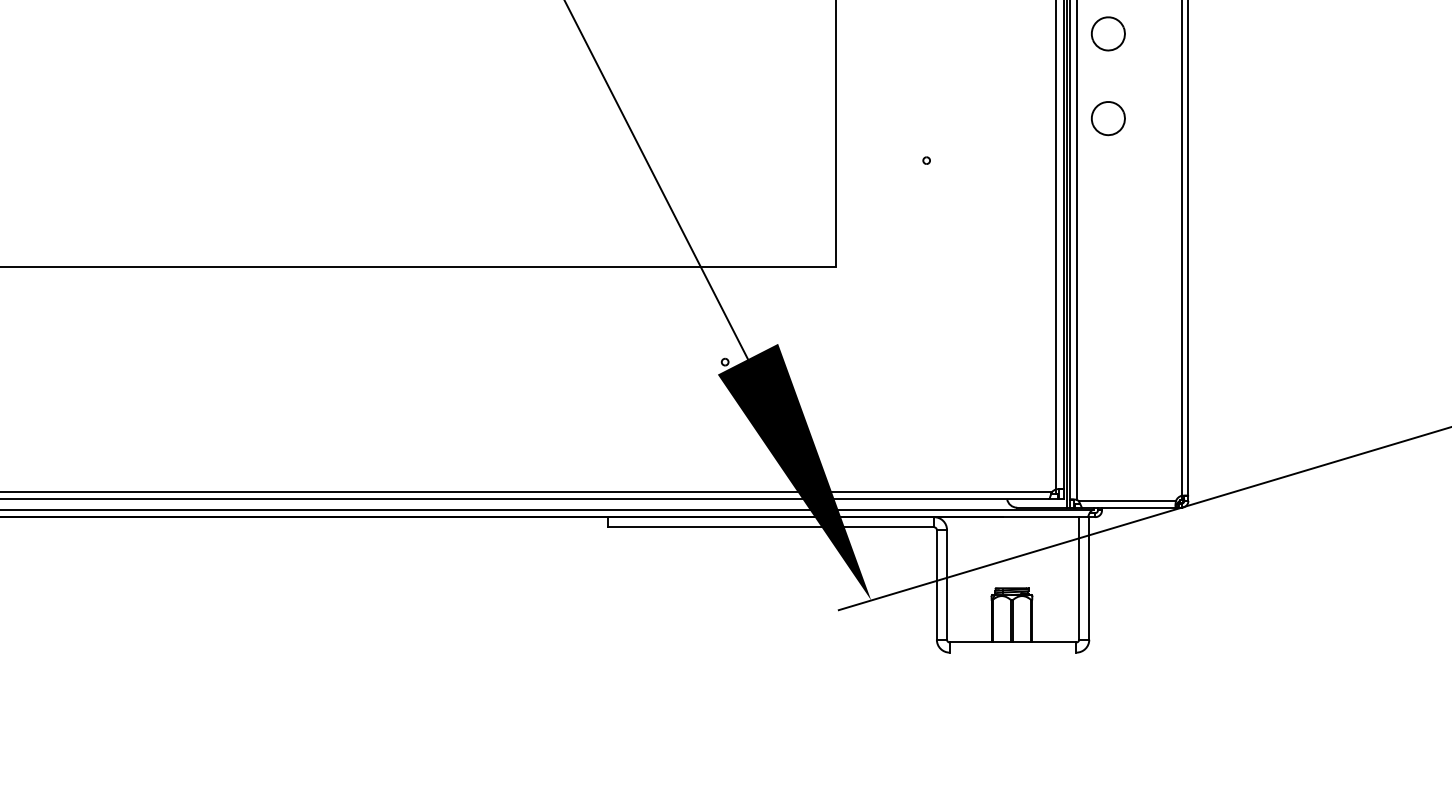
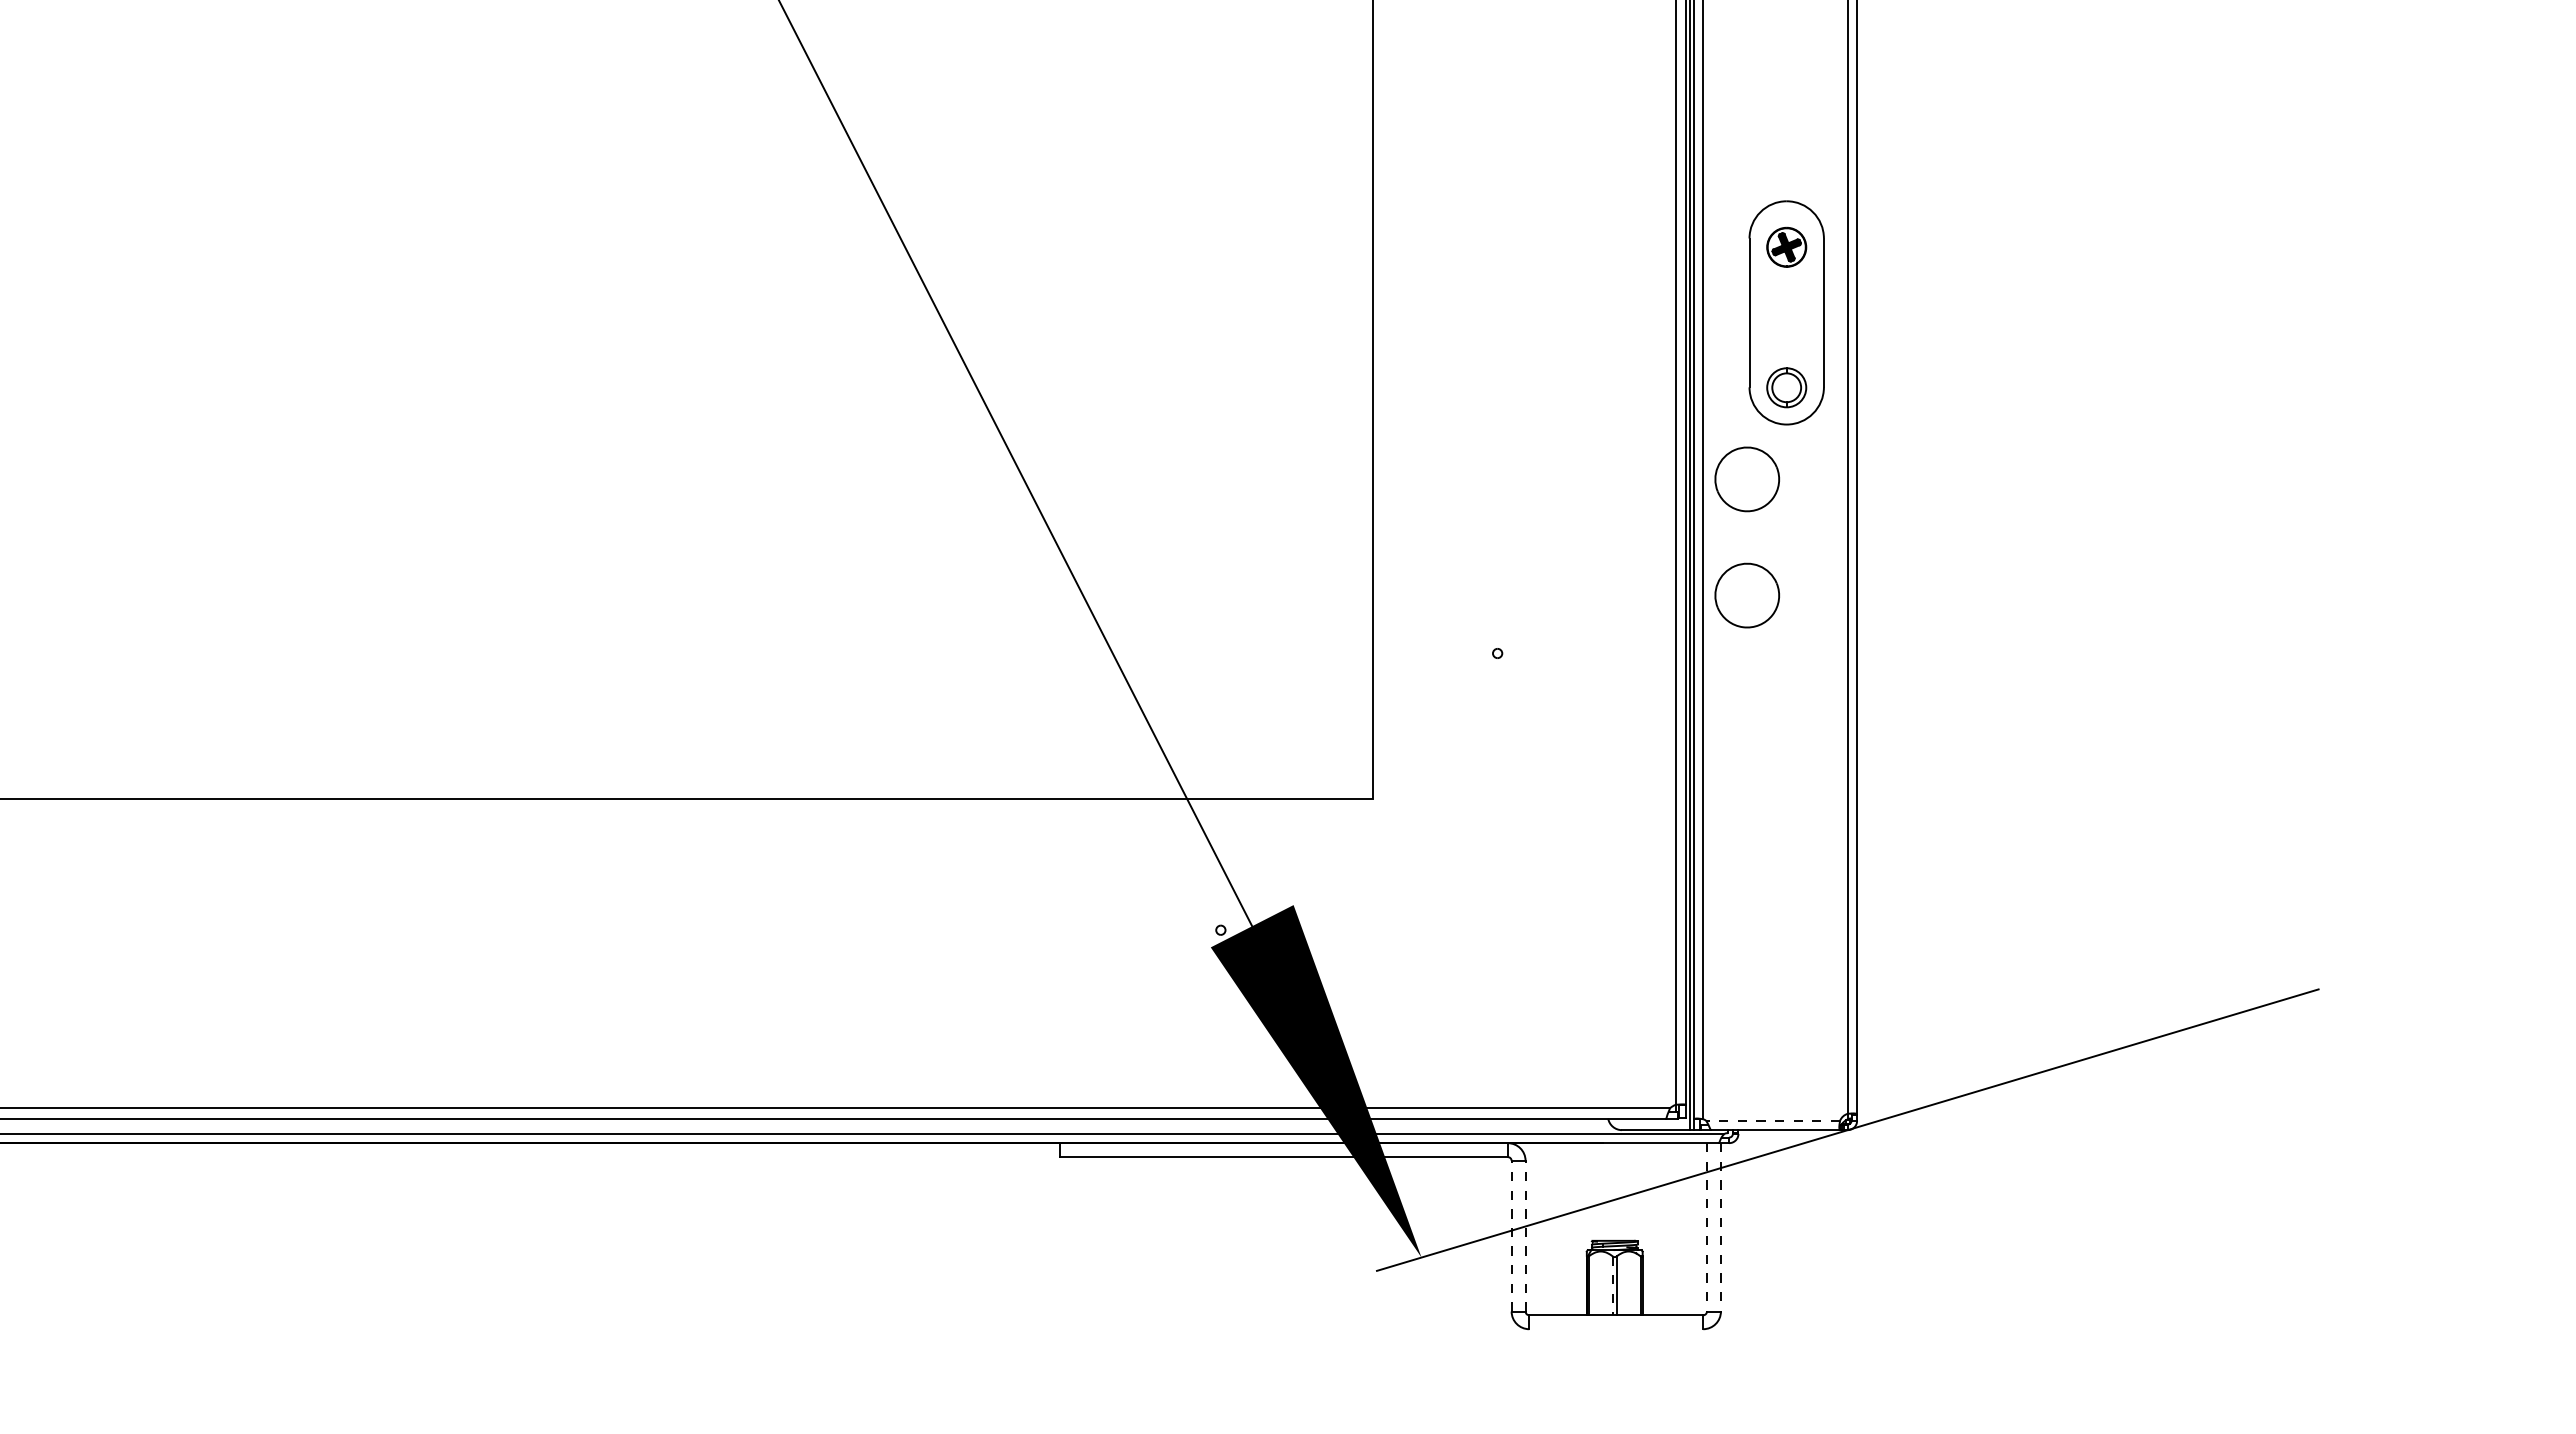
part: (1107, 33) -> (1746, 479), size x1.4
part: (1107, 118) -> (1746, 595), size x1.4
line: (1127, 500) -> (1773, 1120), solid -> dashed
line: (1078, 578) -> (1706, 1227), solid -> dashed
line: (1088, 578) -> (1720, 1227), solid -> dashed
line: (936, 584) -> (1511, 1235), solid -> dashed
line: (946, 584) -> (1525, 1235), solid -> dashed
line: (1010, 621) -> (1612, 1286), solid -> dashed

